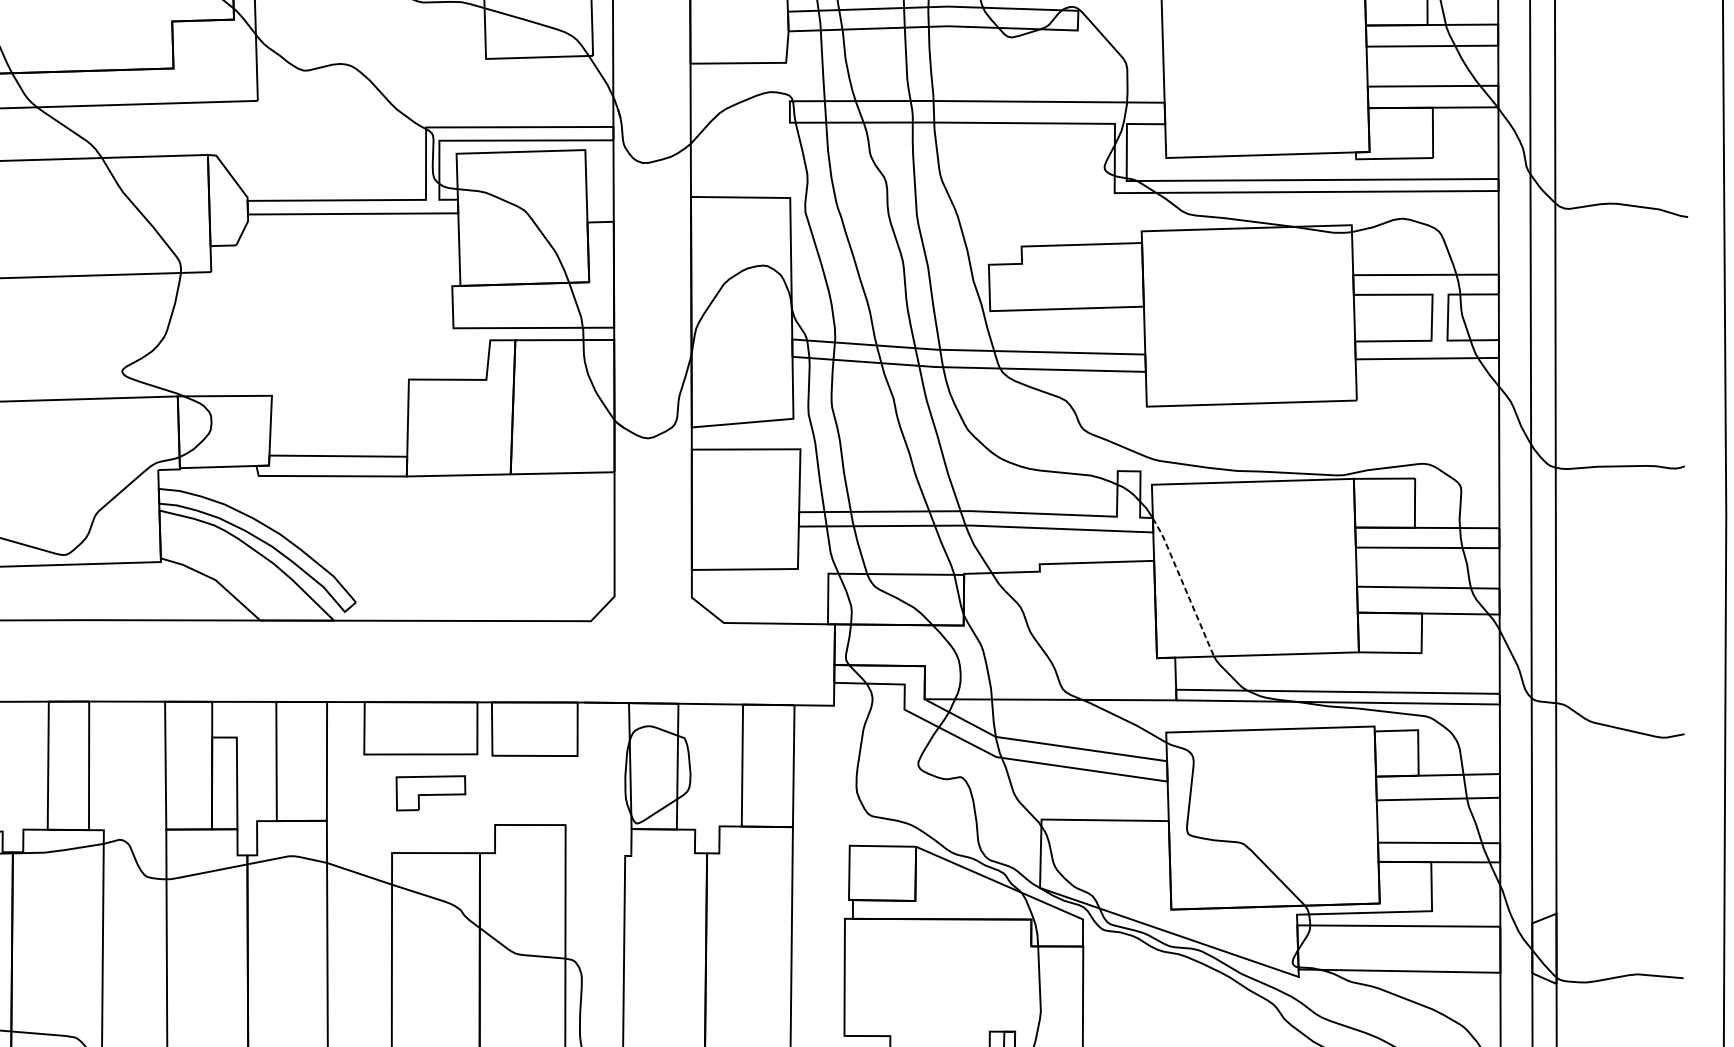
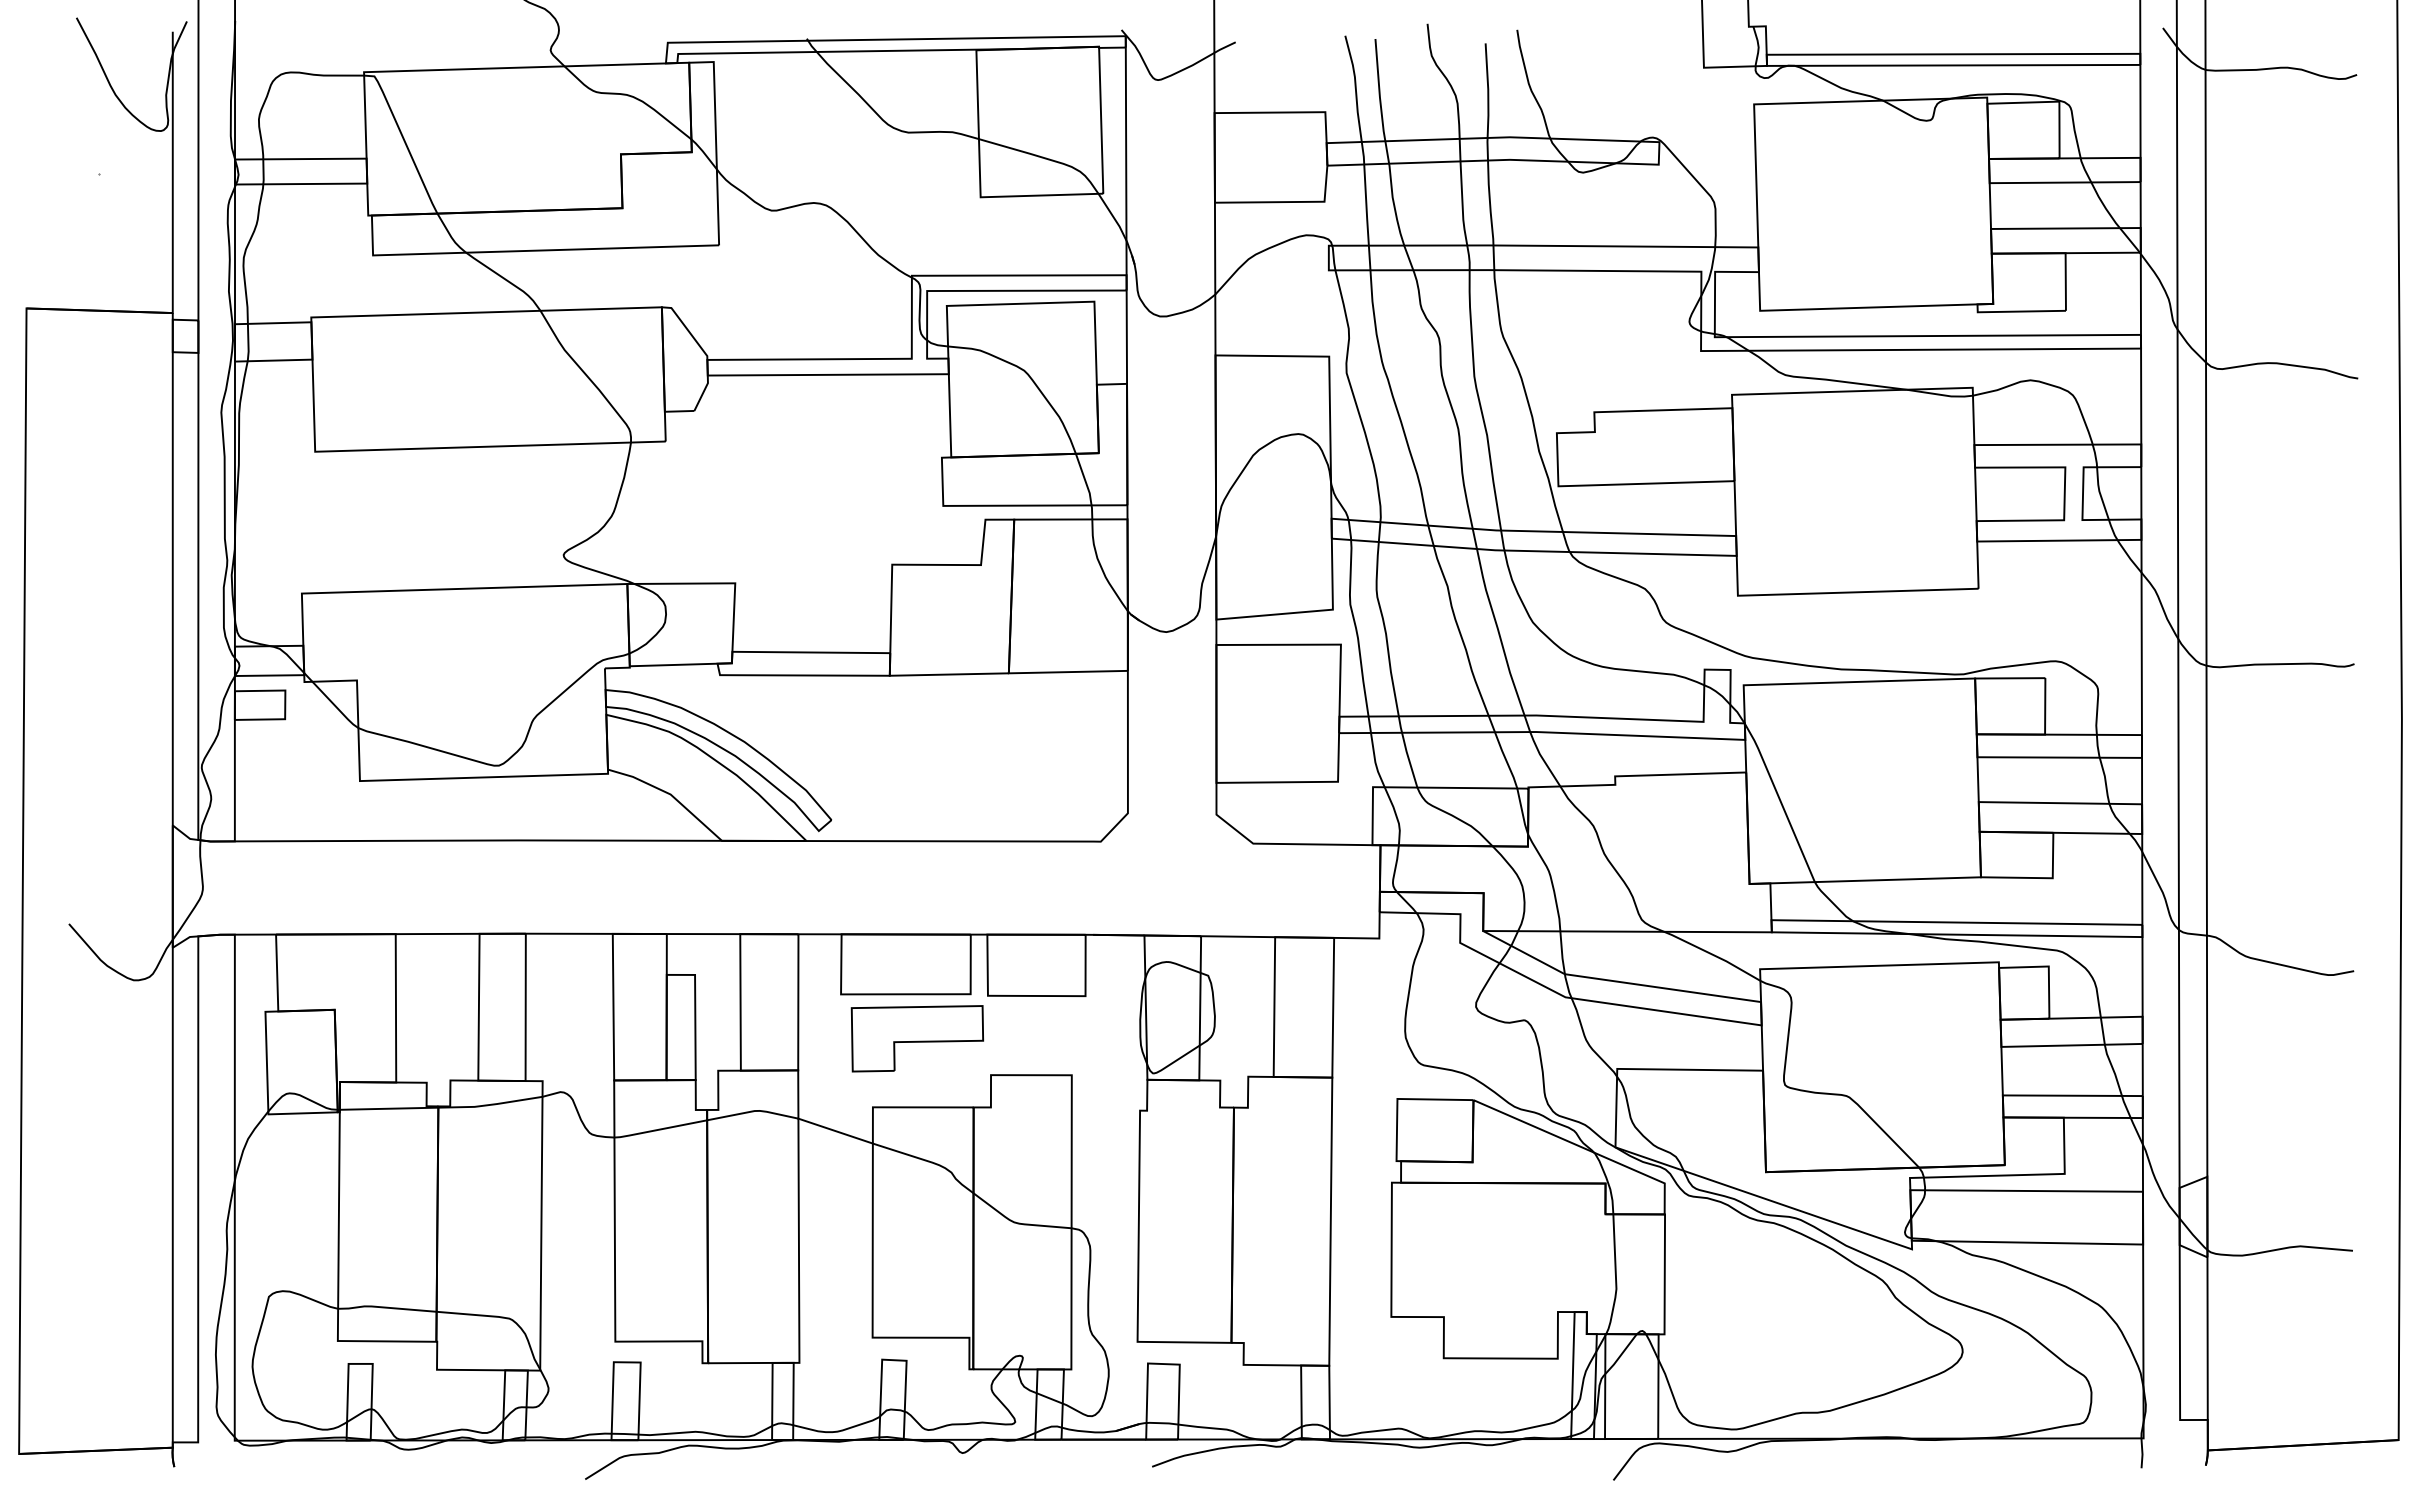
line: (1184, 586) -> (1780, 801), dashed -> solid
part: (430, 793) -> (917, 1038), size x1.67

